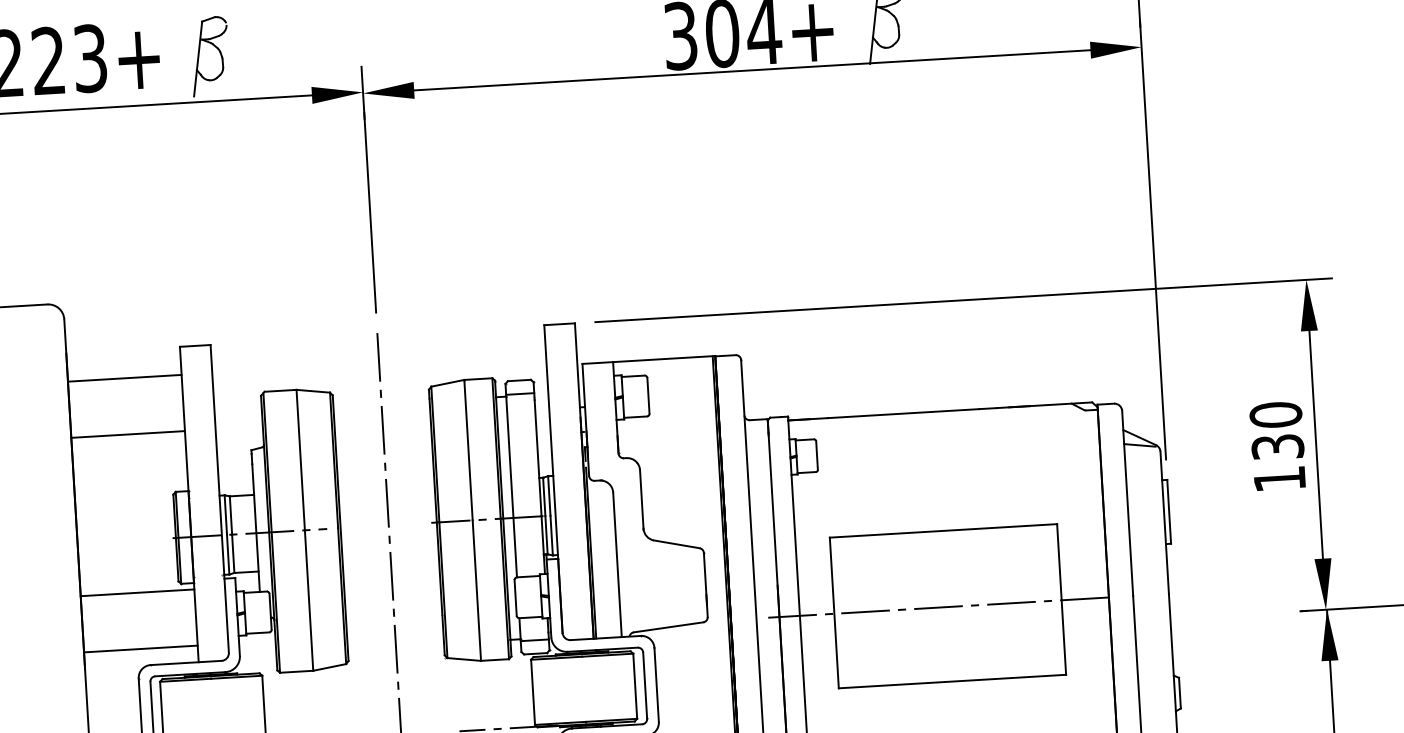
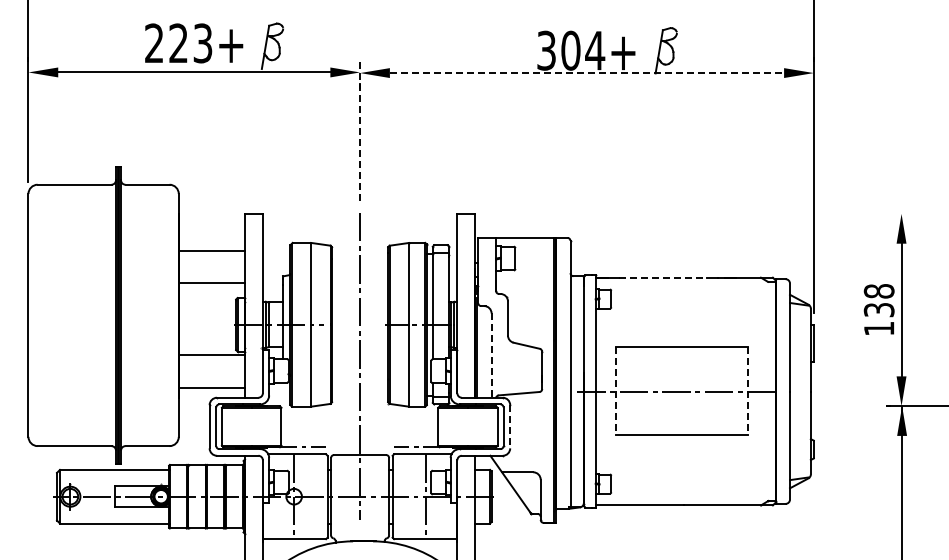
line: (753, 70) -> (587, 73), solid -> dashed
line: (369, 190) -> (360, 129), solid -> dashed
line: (963, 299) -> (701, 213), removed
line: (124, 378) -> (211, 251), moved
line: (904, 413) -> (663, 277), solid -> dashed
text: (1276, 415) -> (879, 291), 130 -> 138
line: (127, 435) -> (211, 283), moved
line: (617, 566) -> (491, 356), solid -> dashed
line: (1061, 600) -> (748, 391), solid -> dashed
line: (833, 613) -> (615, 391), solid -> dashed
line: (657, 684) -> (510, 426), solid -> dashed

